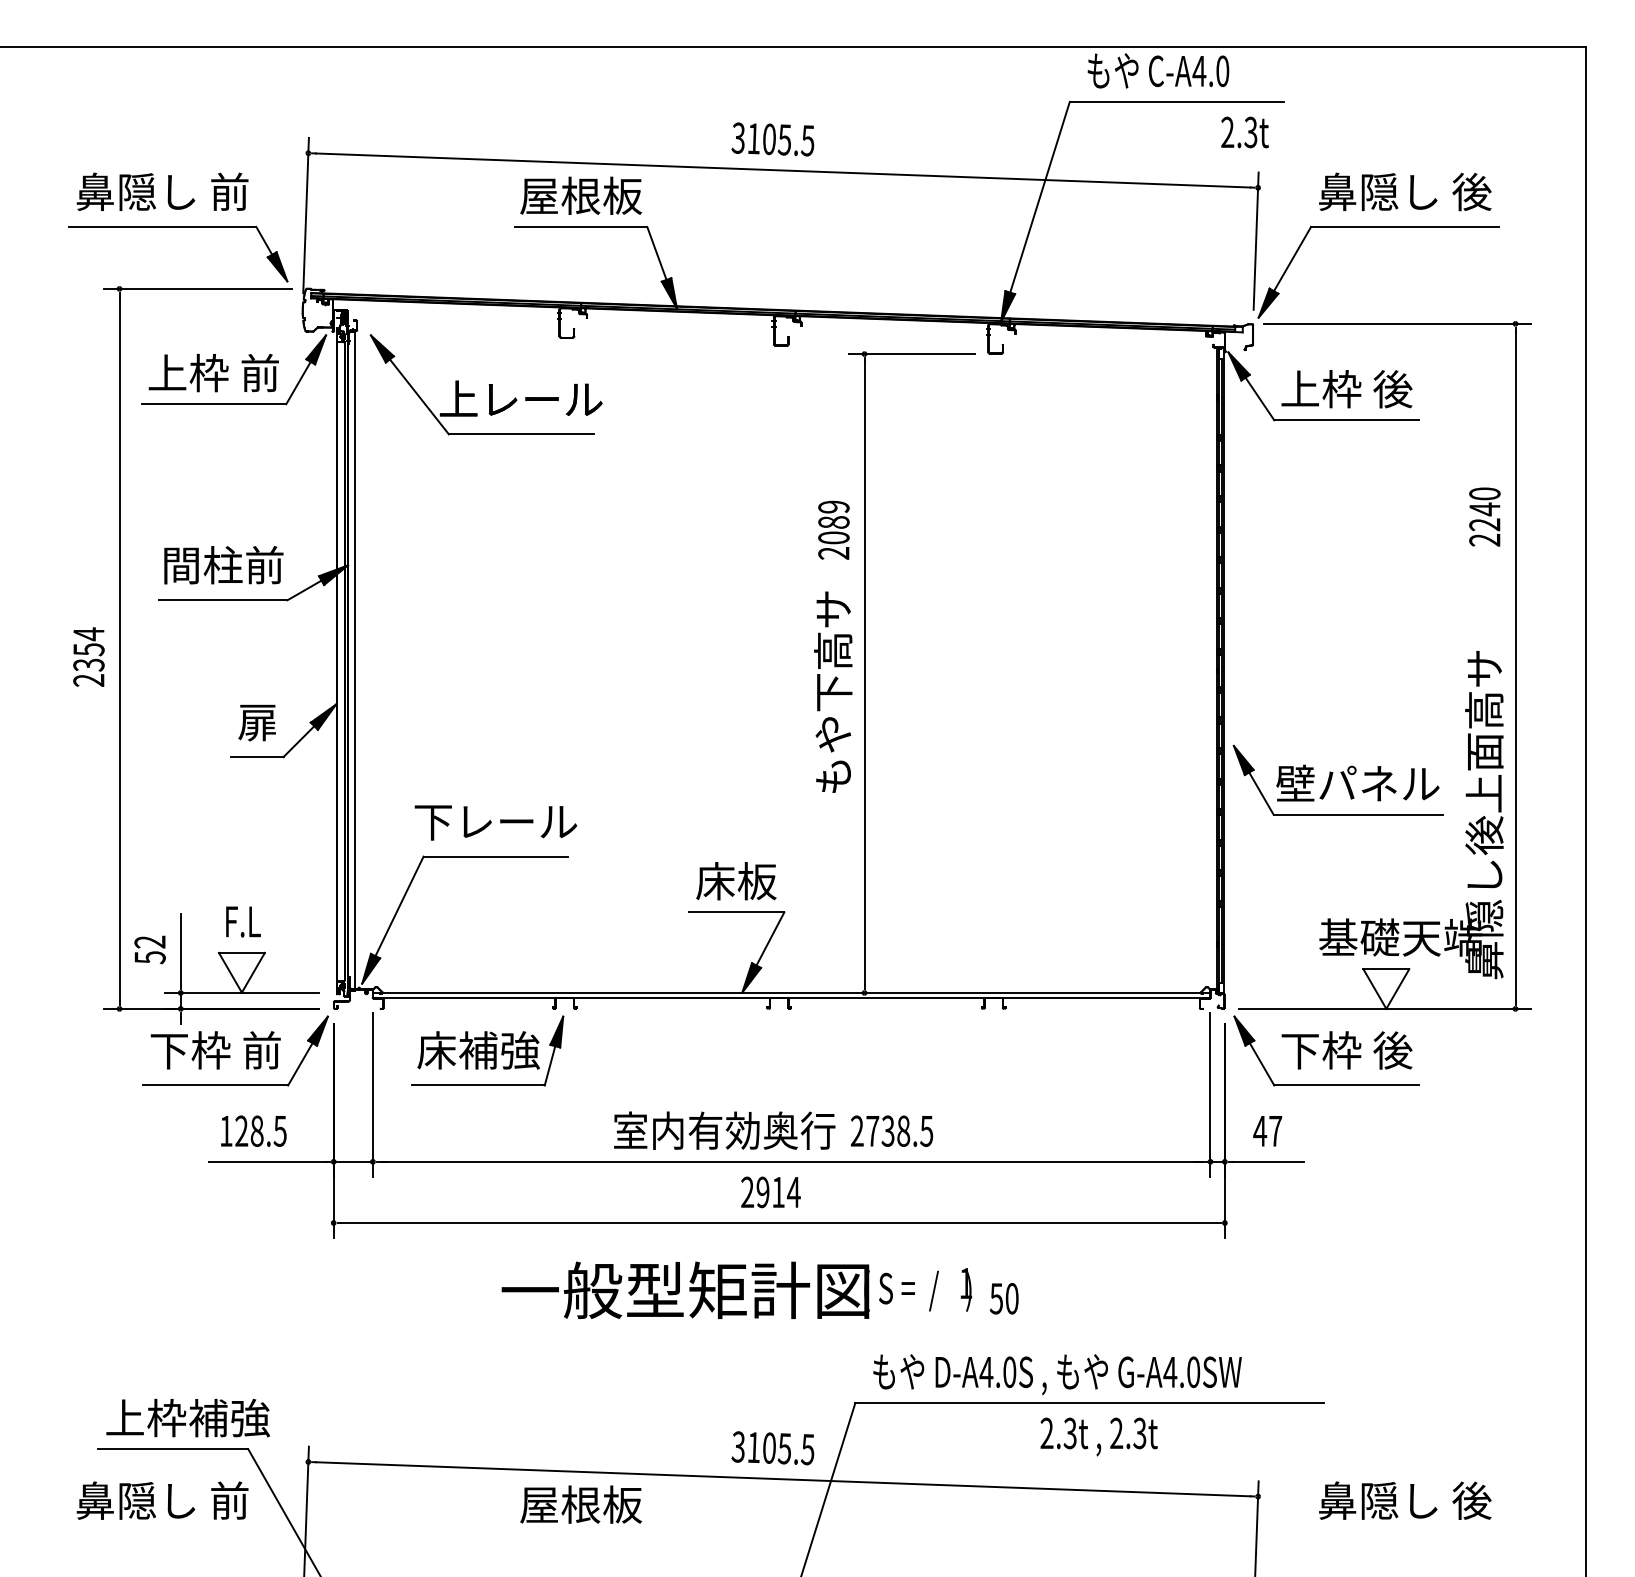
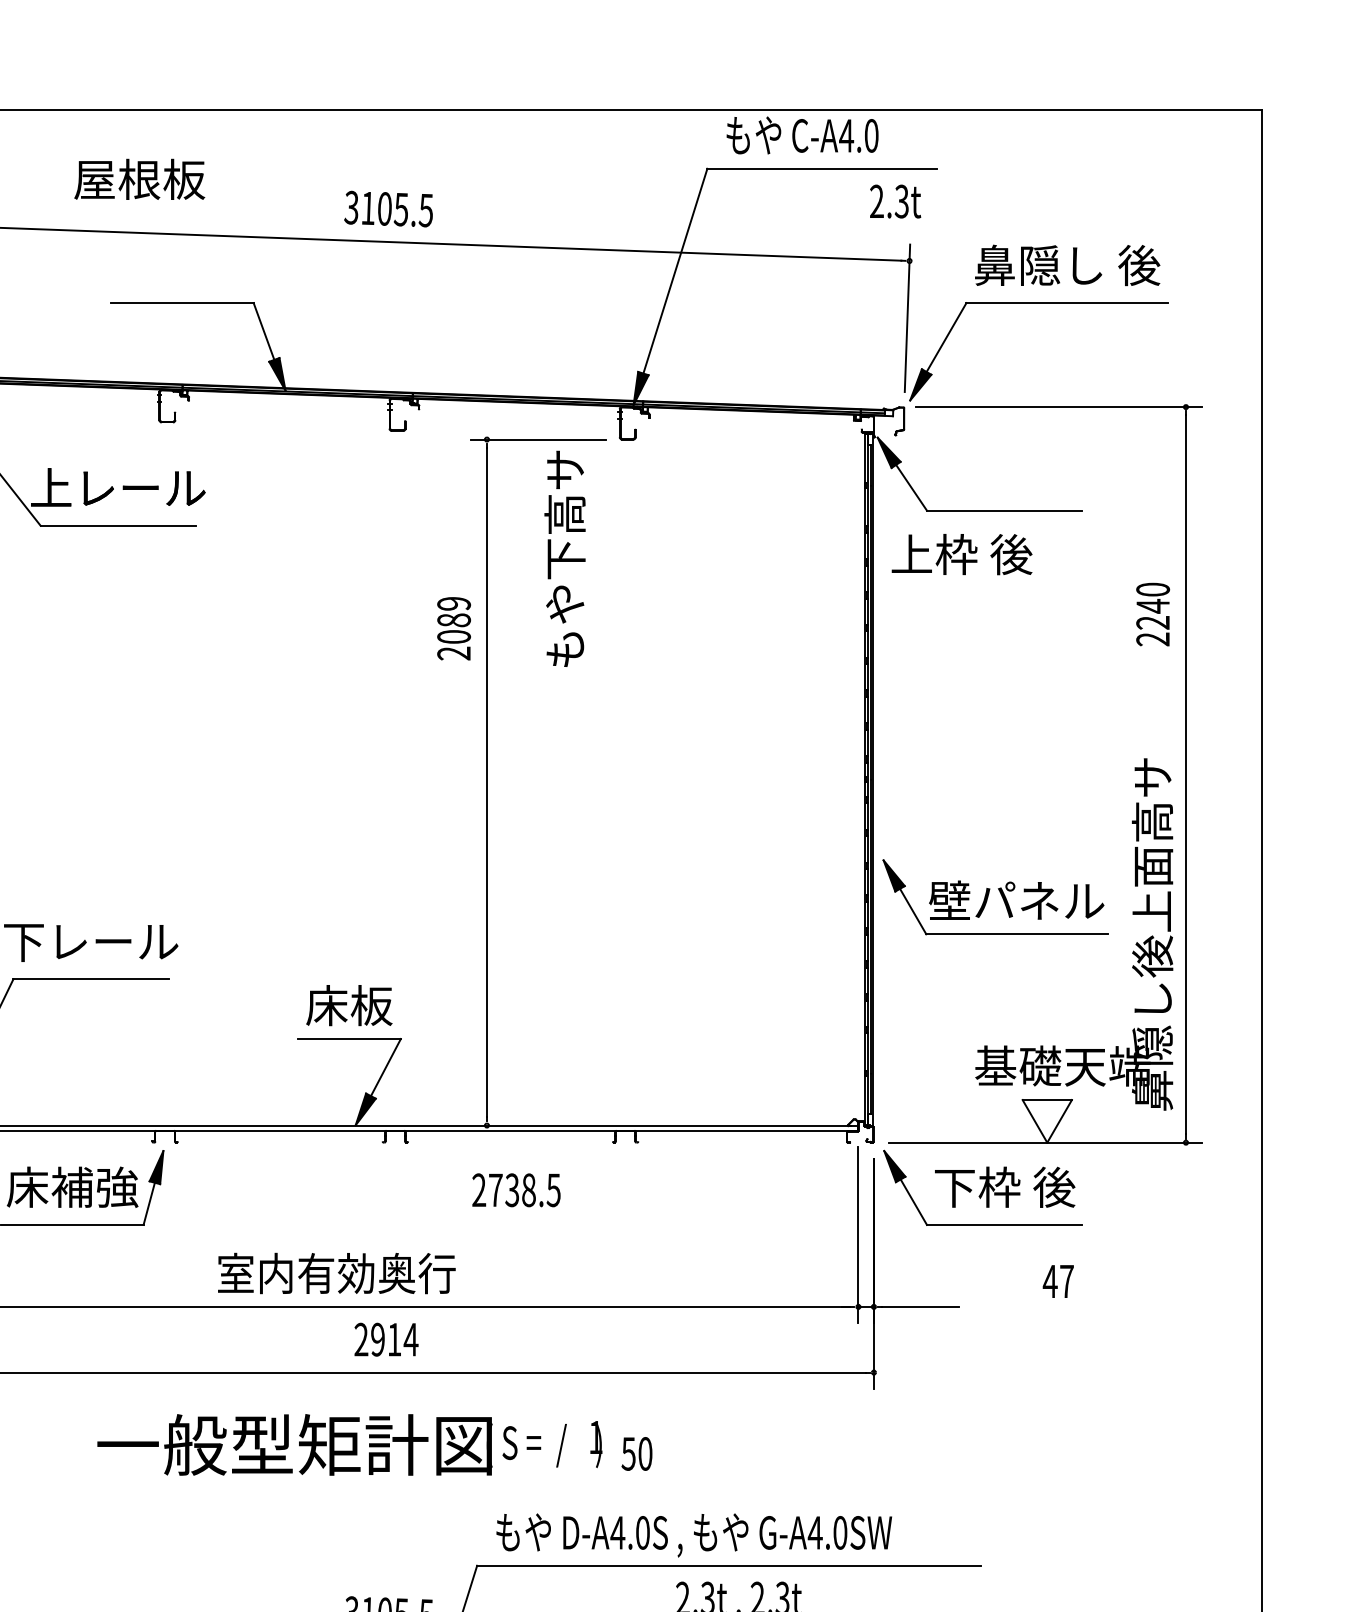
text: (581, 195) -> (140, 179), moved
text: (1346, 389) -> (961, 554), moved
text: (833, 691) -> (565, 558), moved
text: (892, 1130) -> (516, 1189), moved
text: (1267, 1131) -> (1058, 1281), moved

